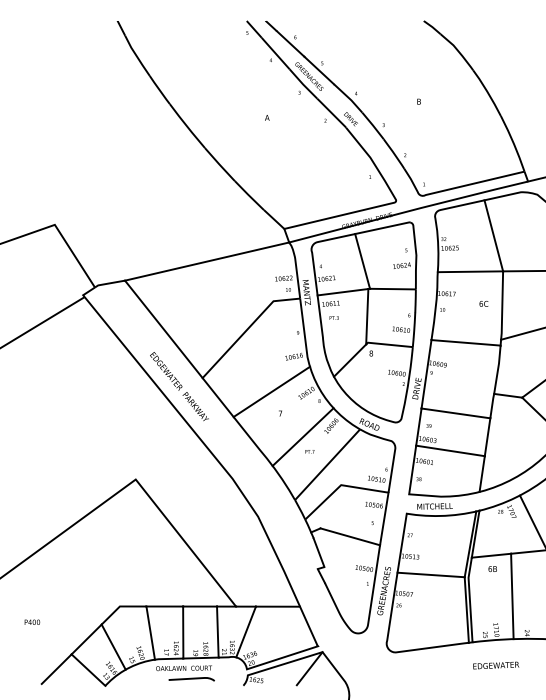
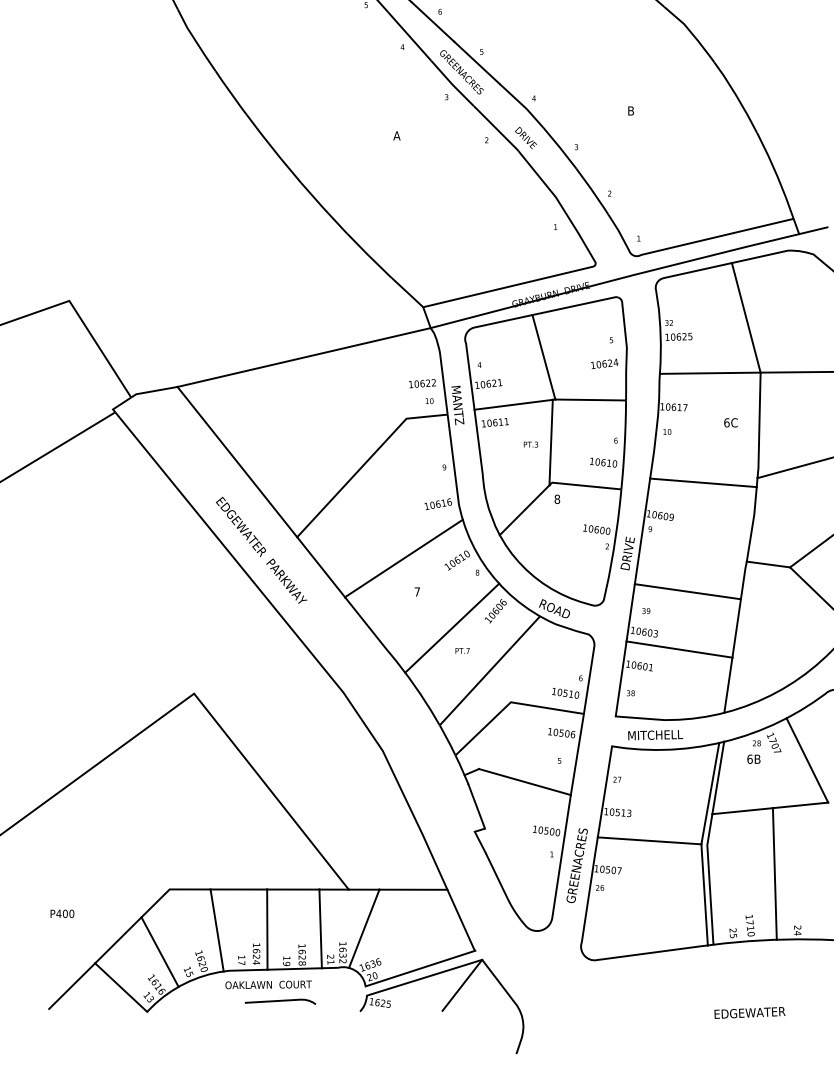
text: (333, 317) -> (529, 443), moved
text: (492, 568) -> (753, 758), moved
text: (32, 621) -> (62, 912), moved
text: (496, 665) -> (750, 1012), moved

